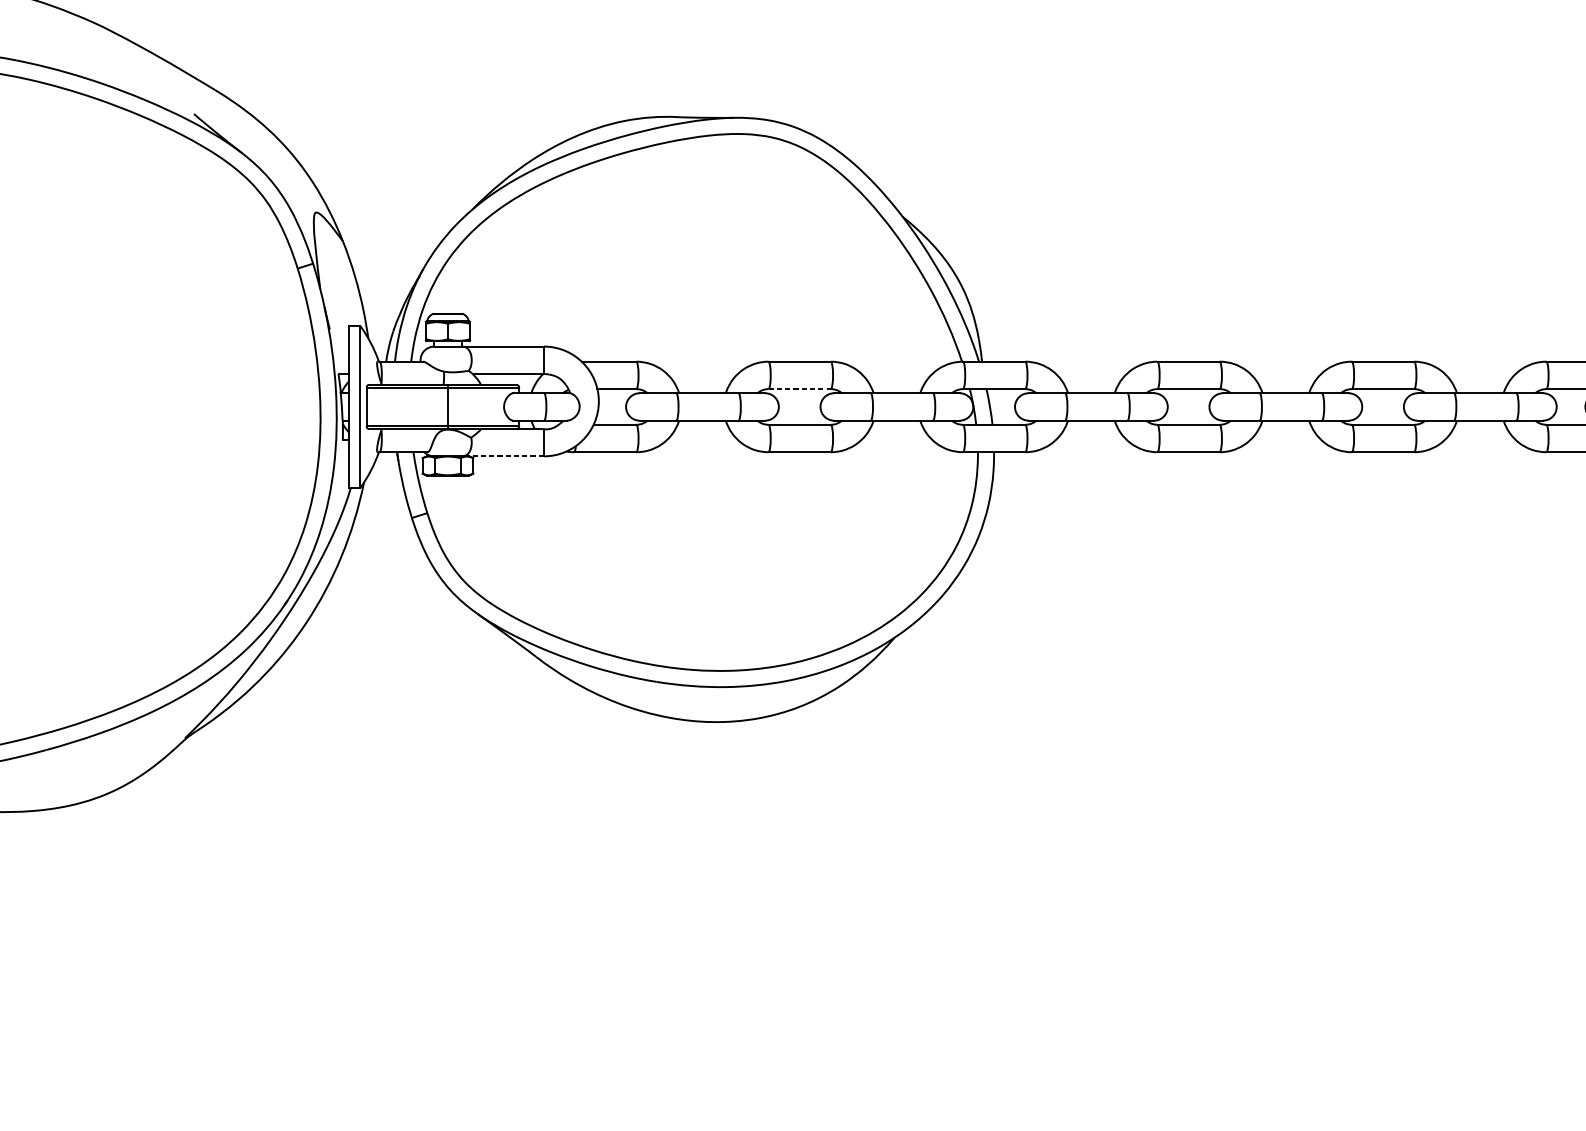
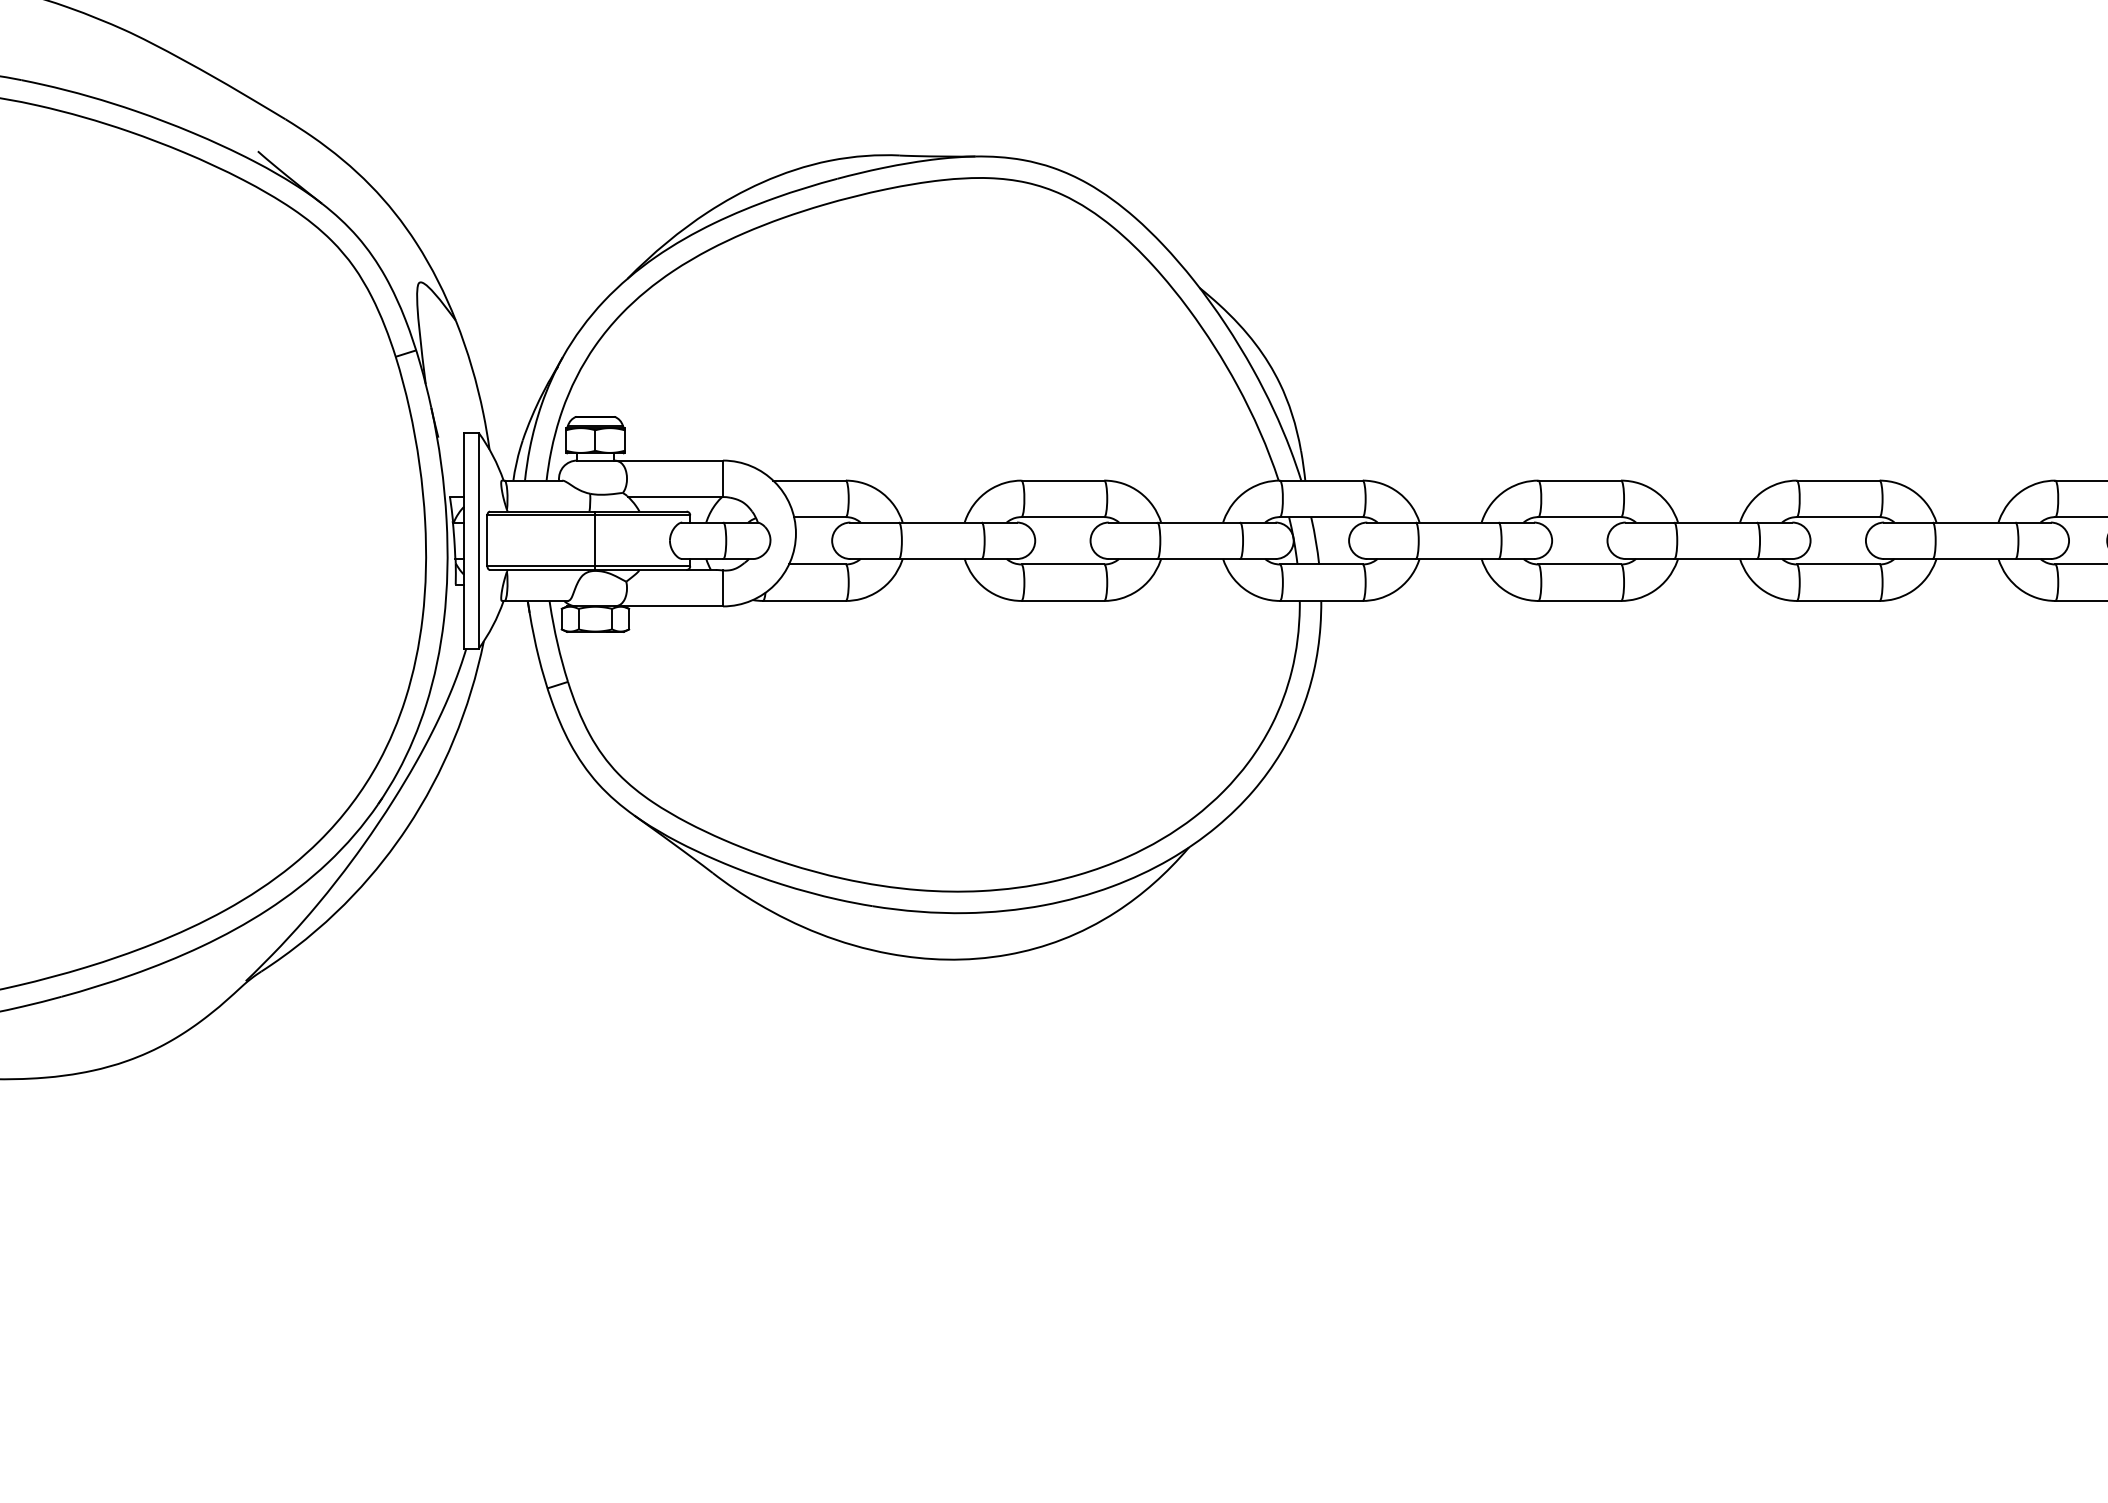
line: (800, 389) -> (1063, 517), dashed -> solid
line: (506, 456) -> (673, 606), dashed -> solid

